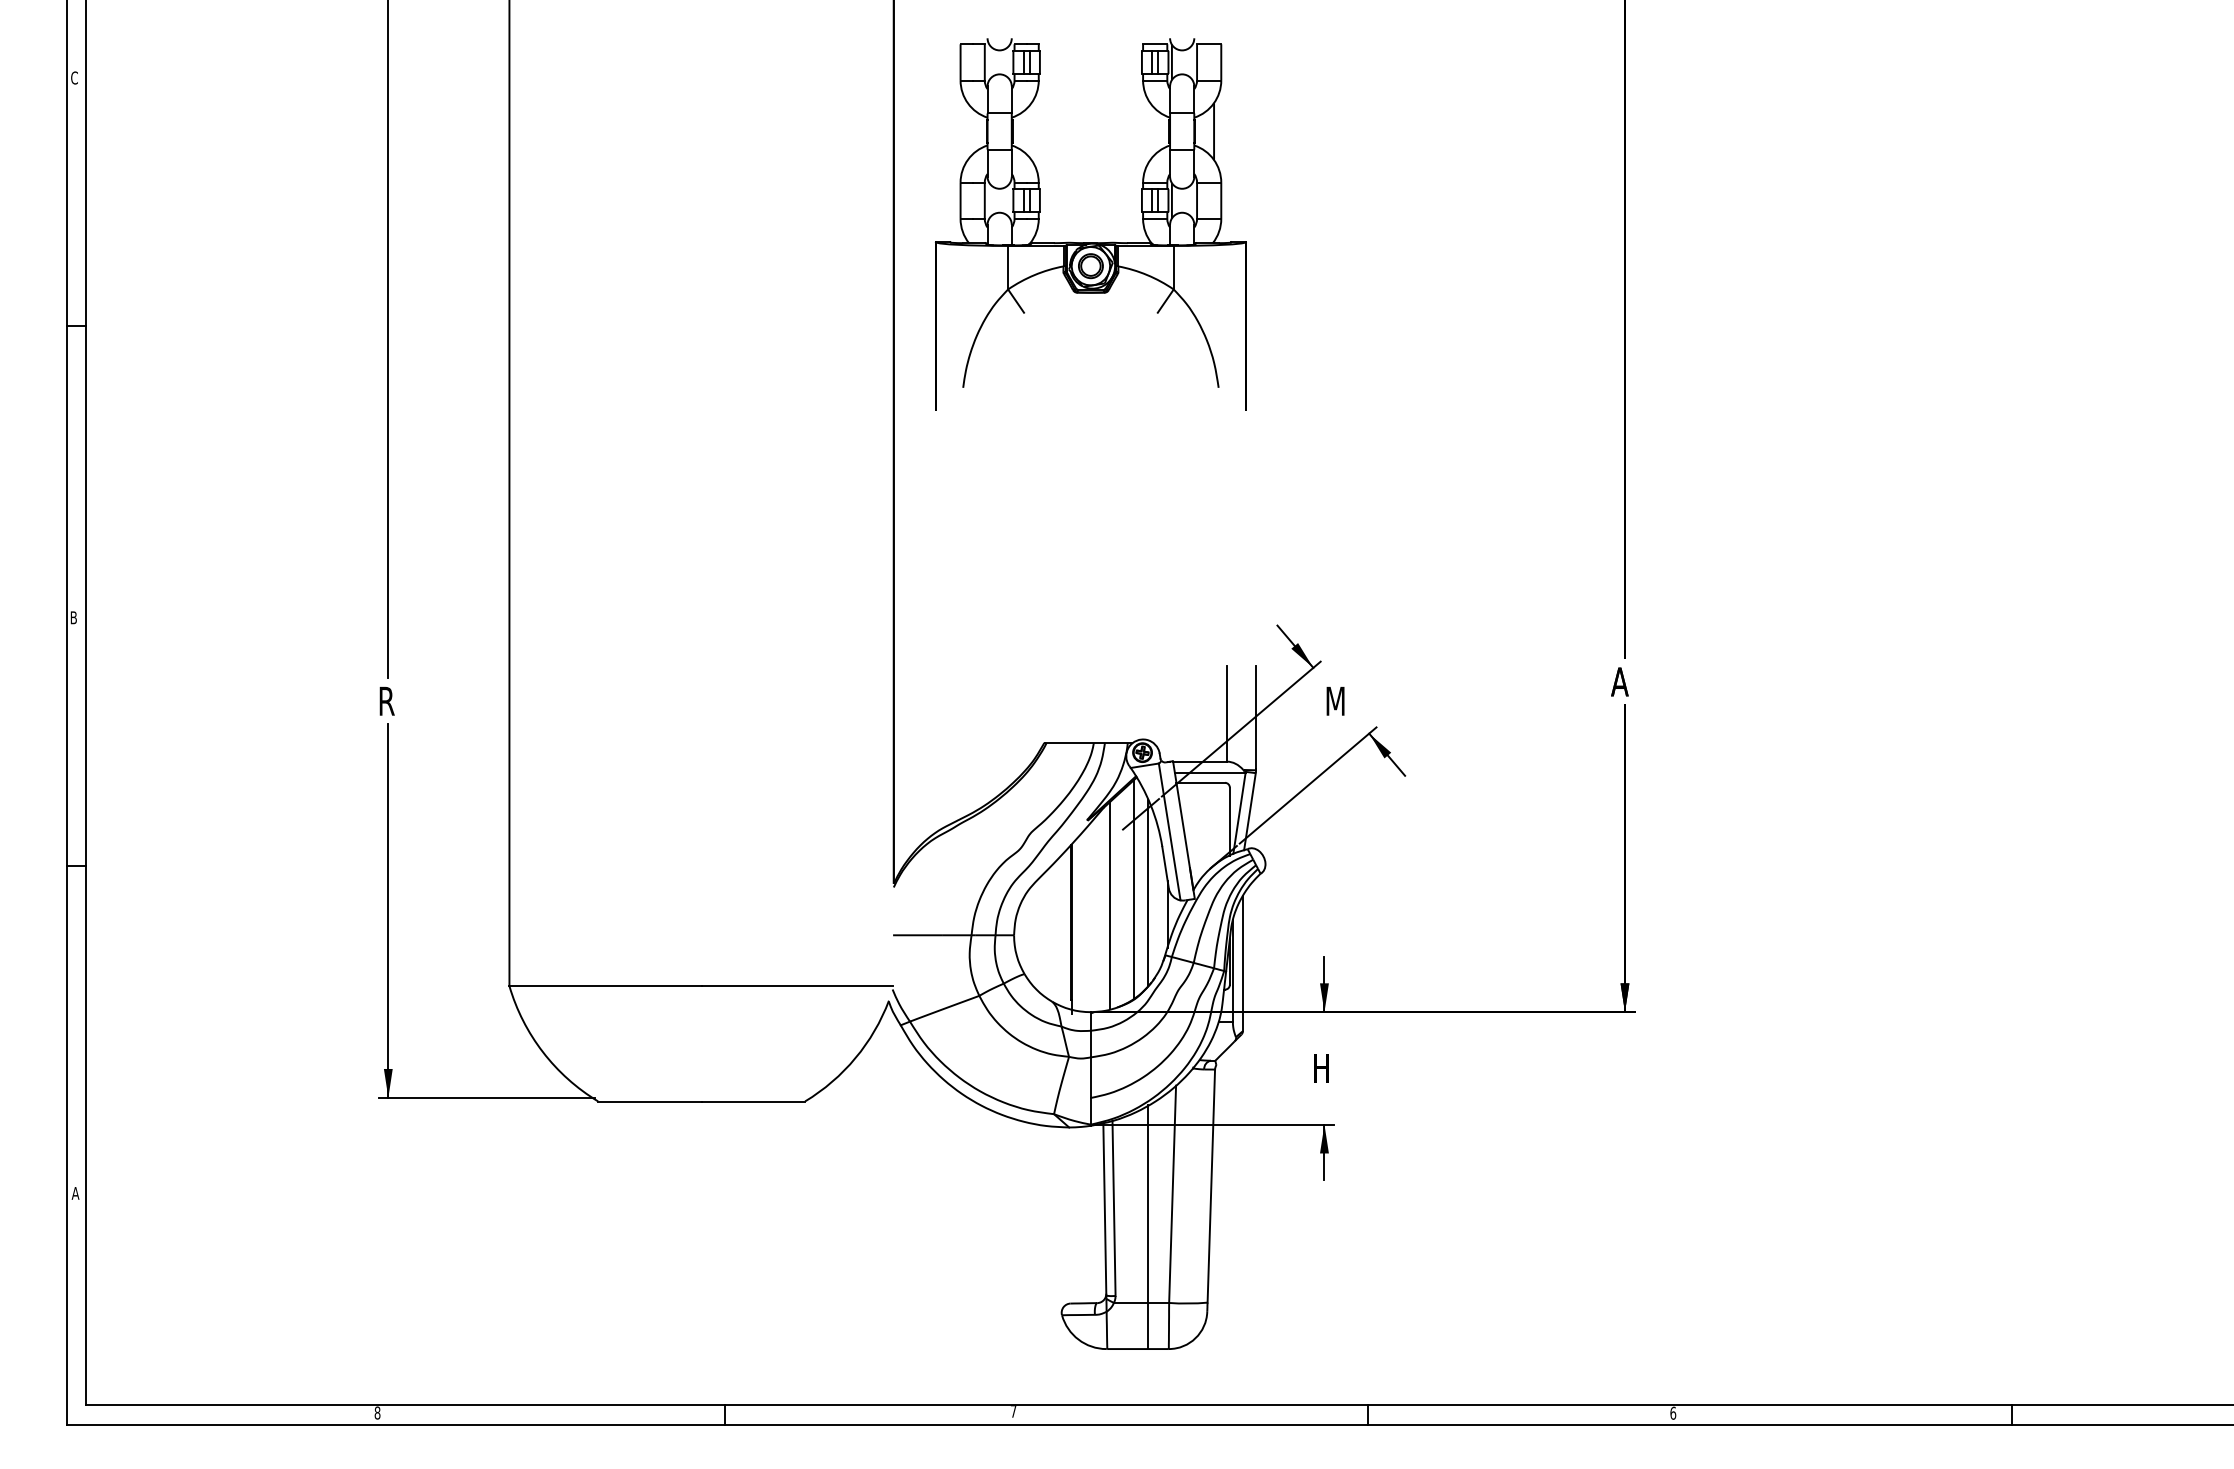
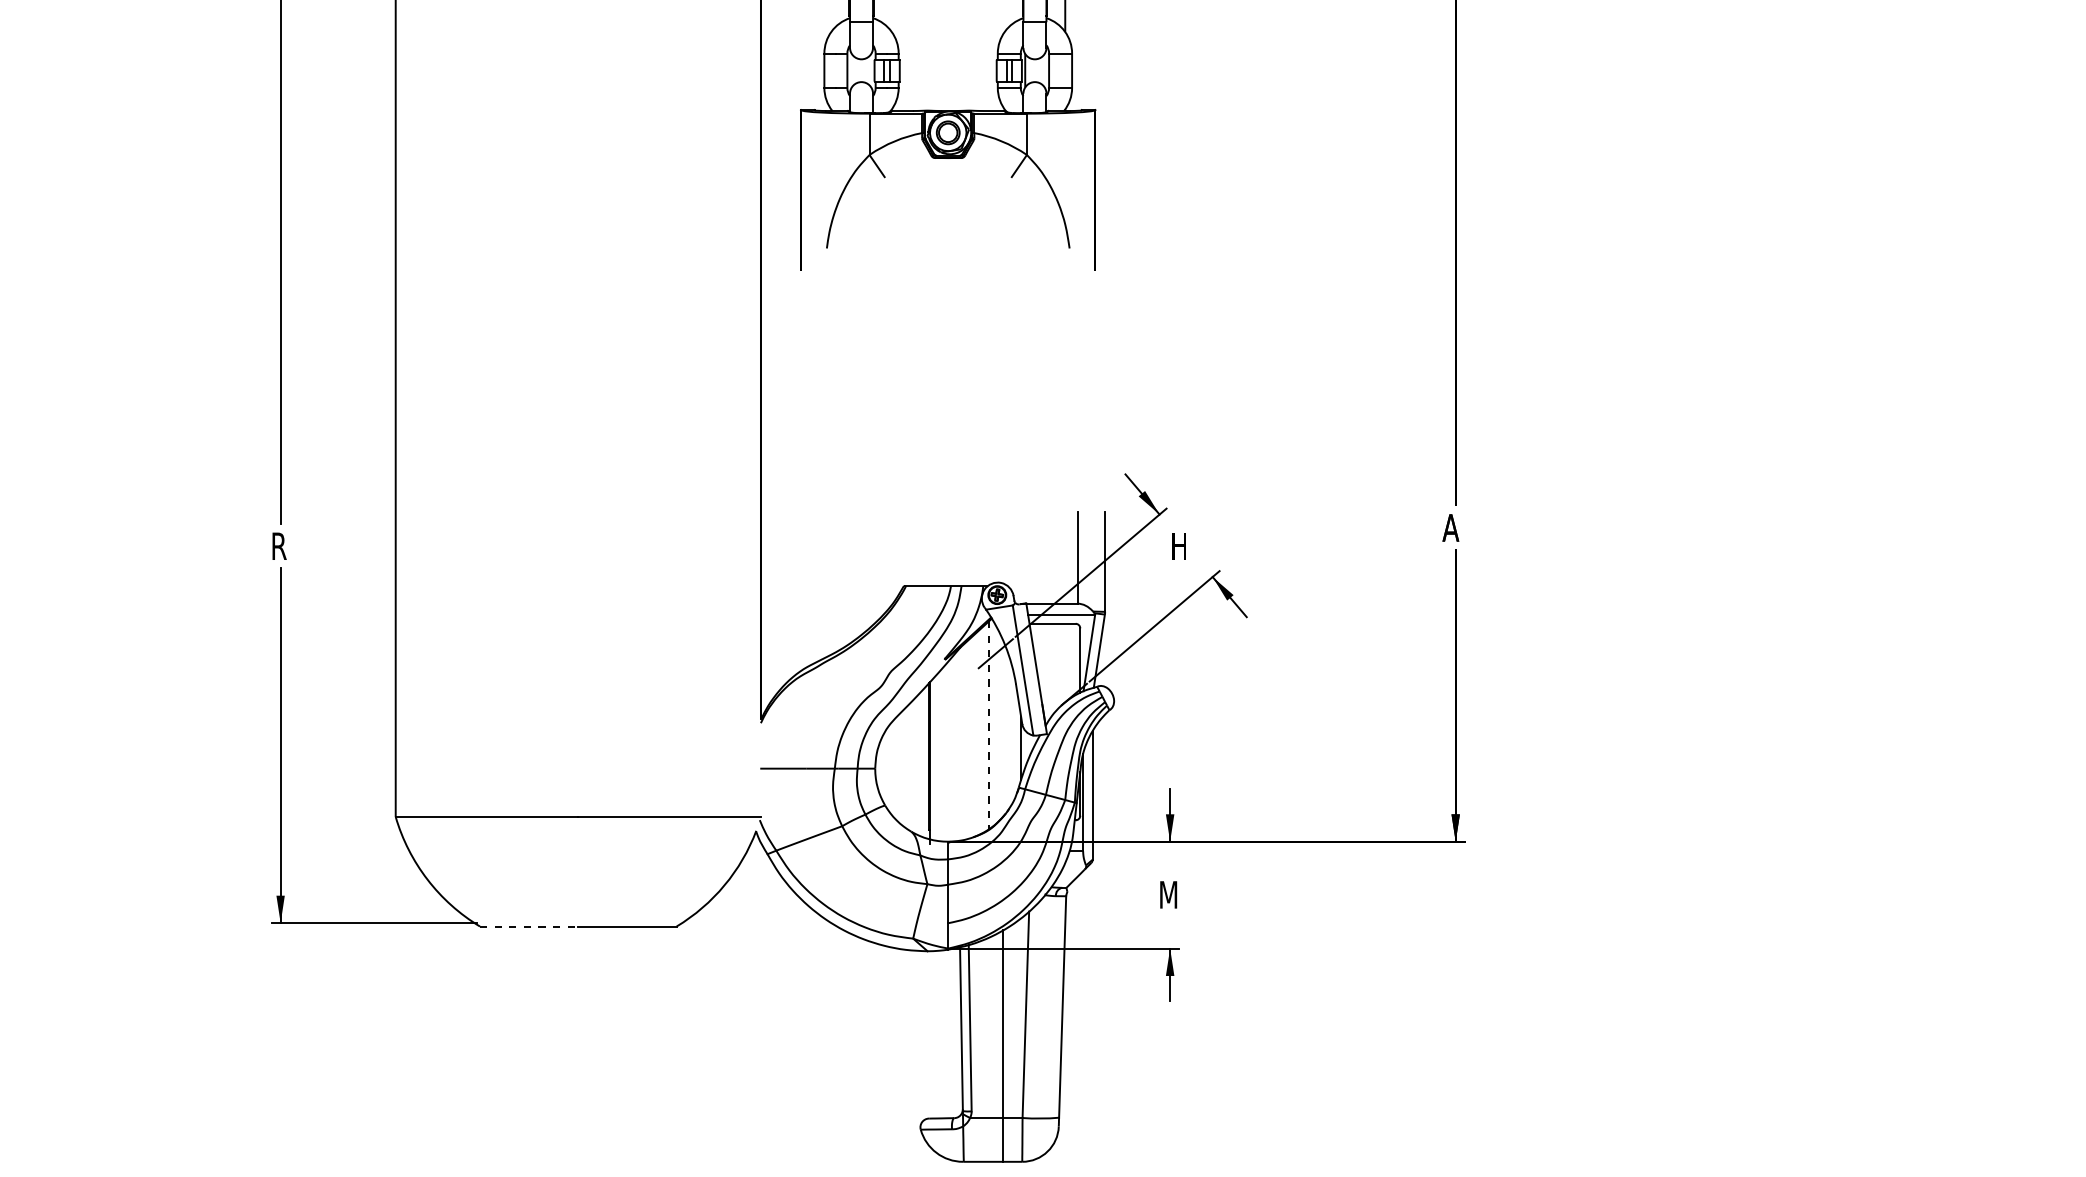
text: (1335, 700) -> (1180, 545), M -> H
line: (1134, 889) -> (989, 725), solid -> dashed
line: (1148, 892) -> (1002, 727), removed
line: (1109, 905) -> (965, 740), removed
text: (1322, 1067) -> (1168, 894), H -> M
line: (649, 1101) -> (528, 926), solid -> dashed

